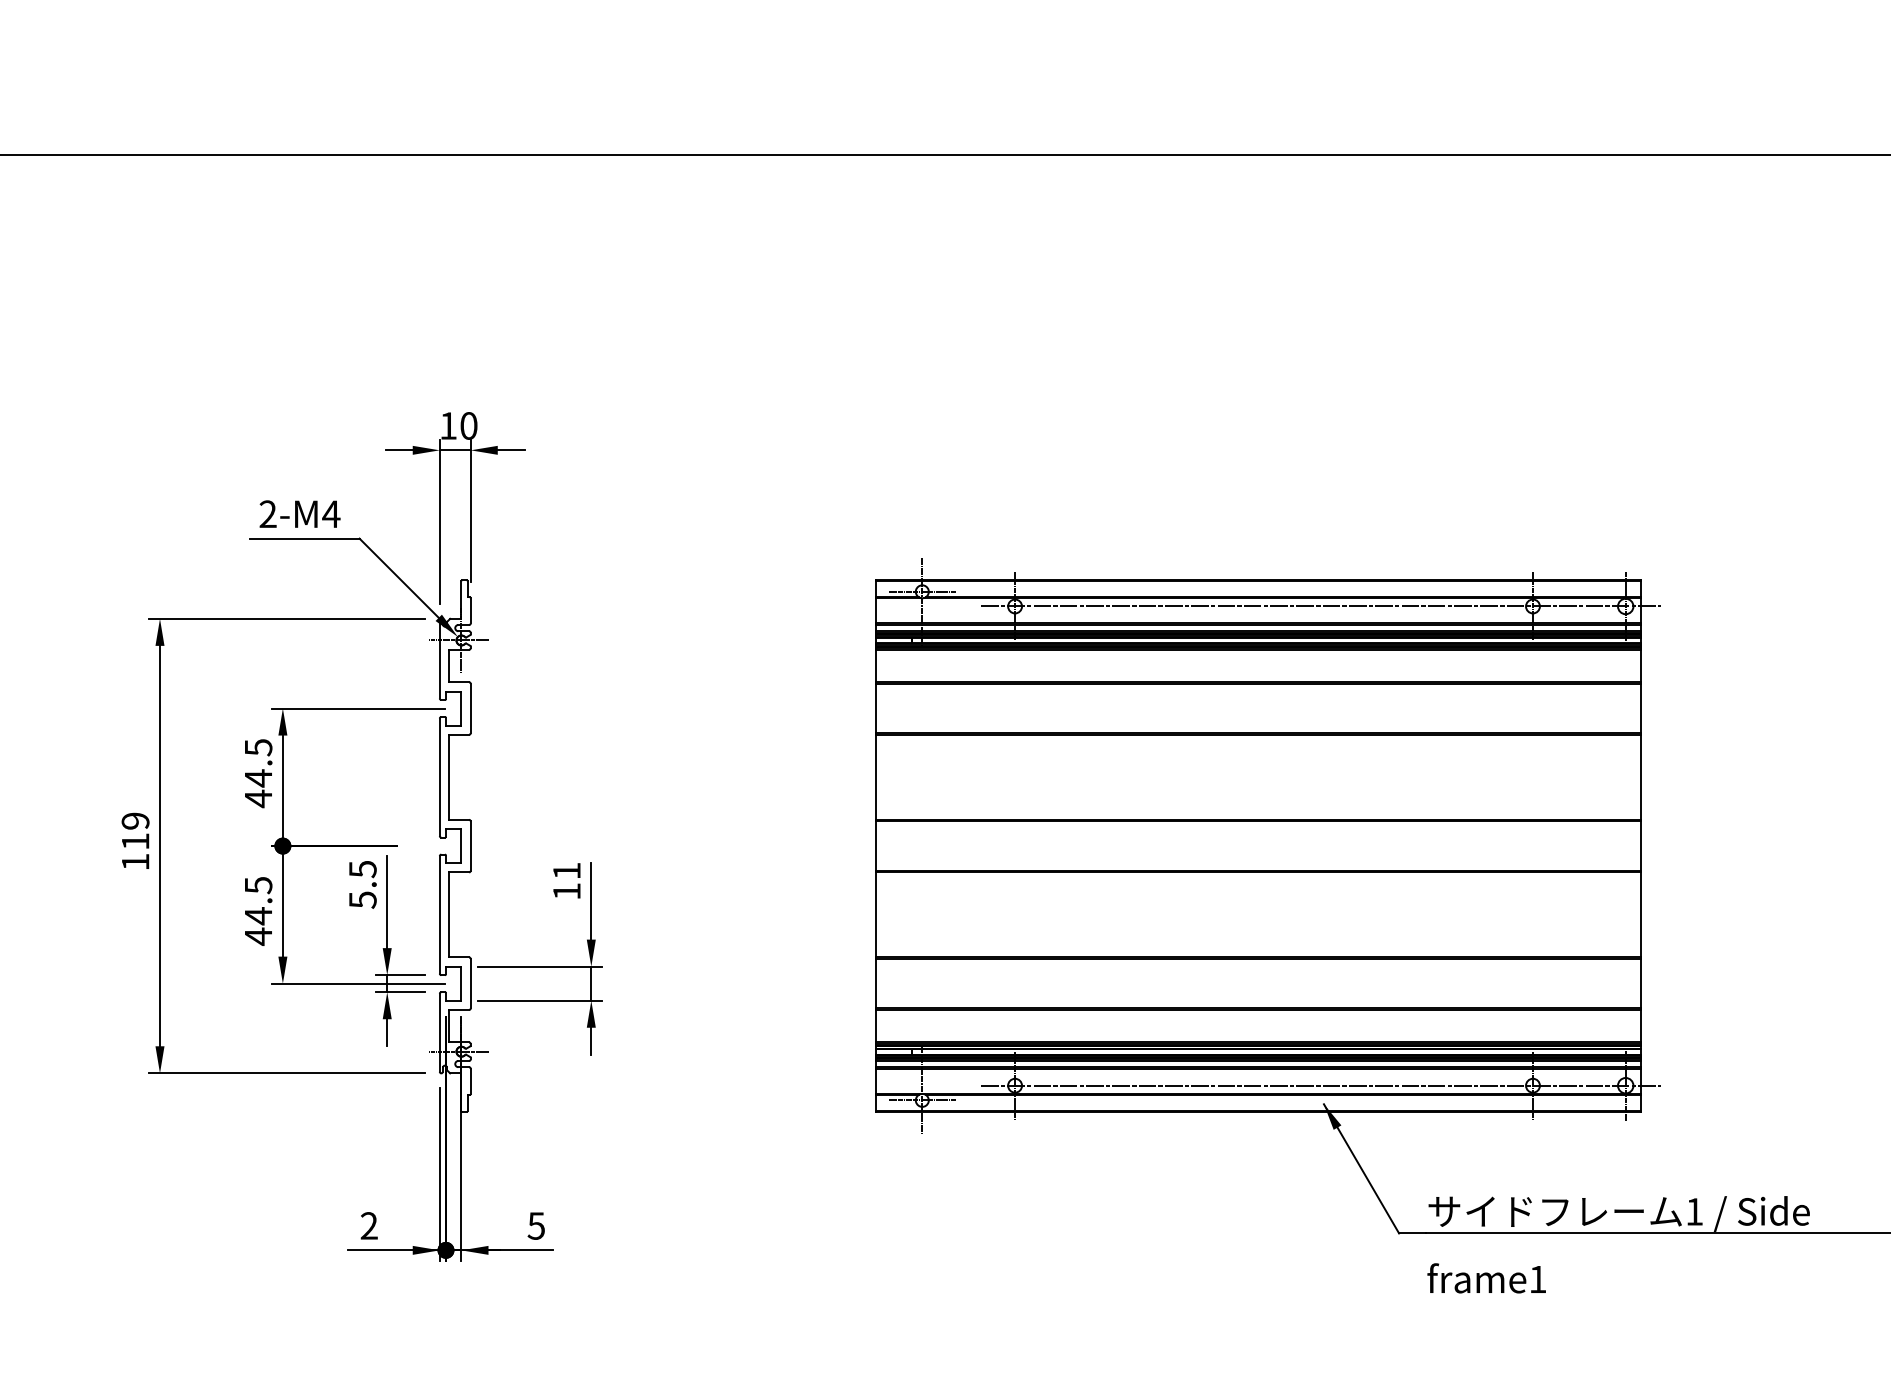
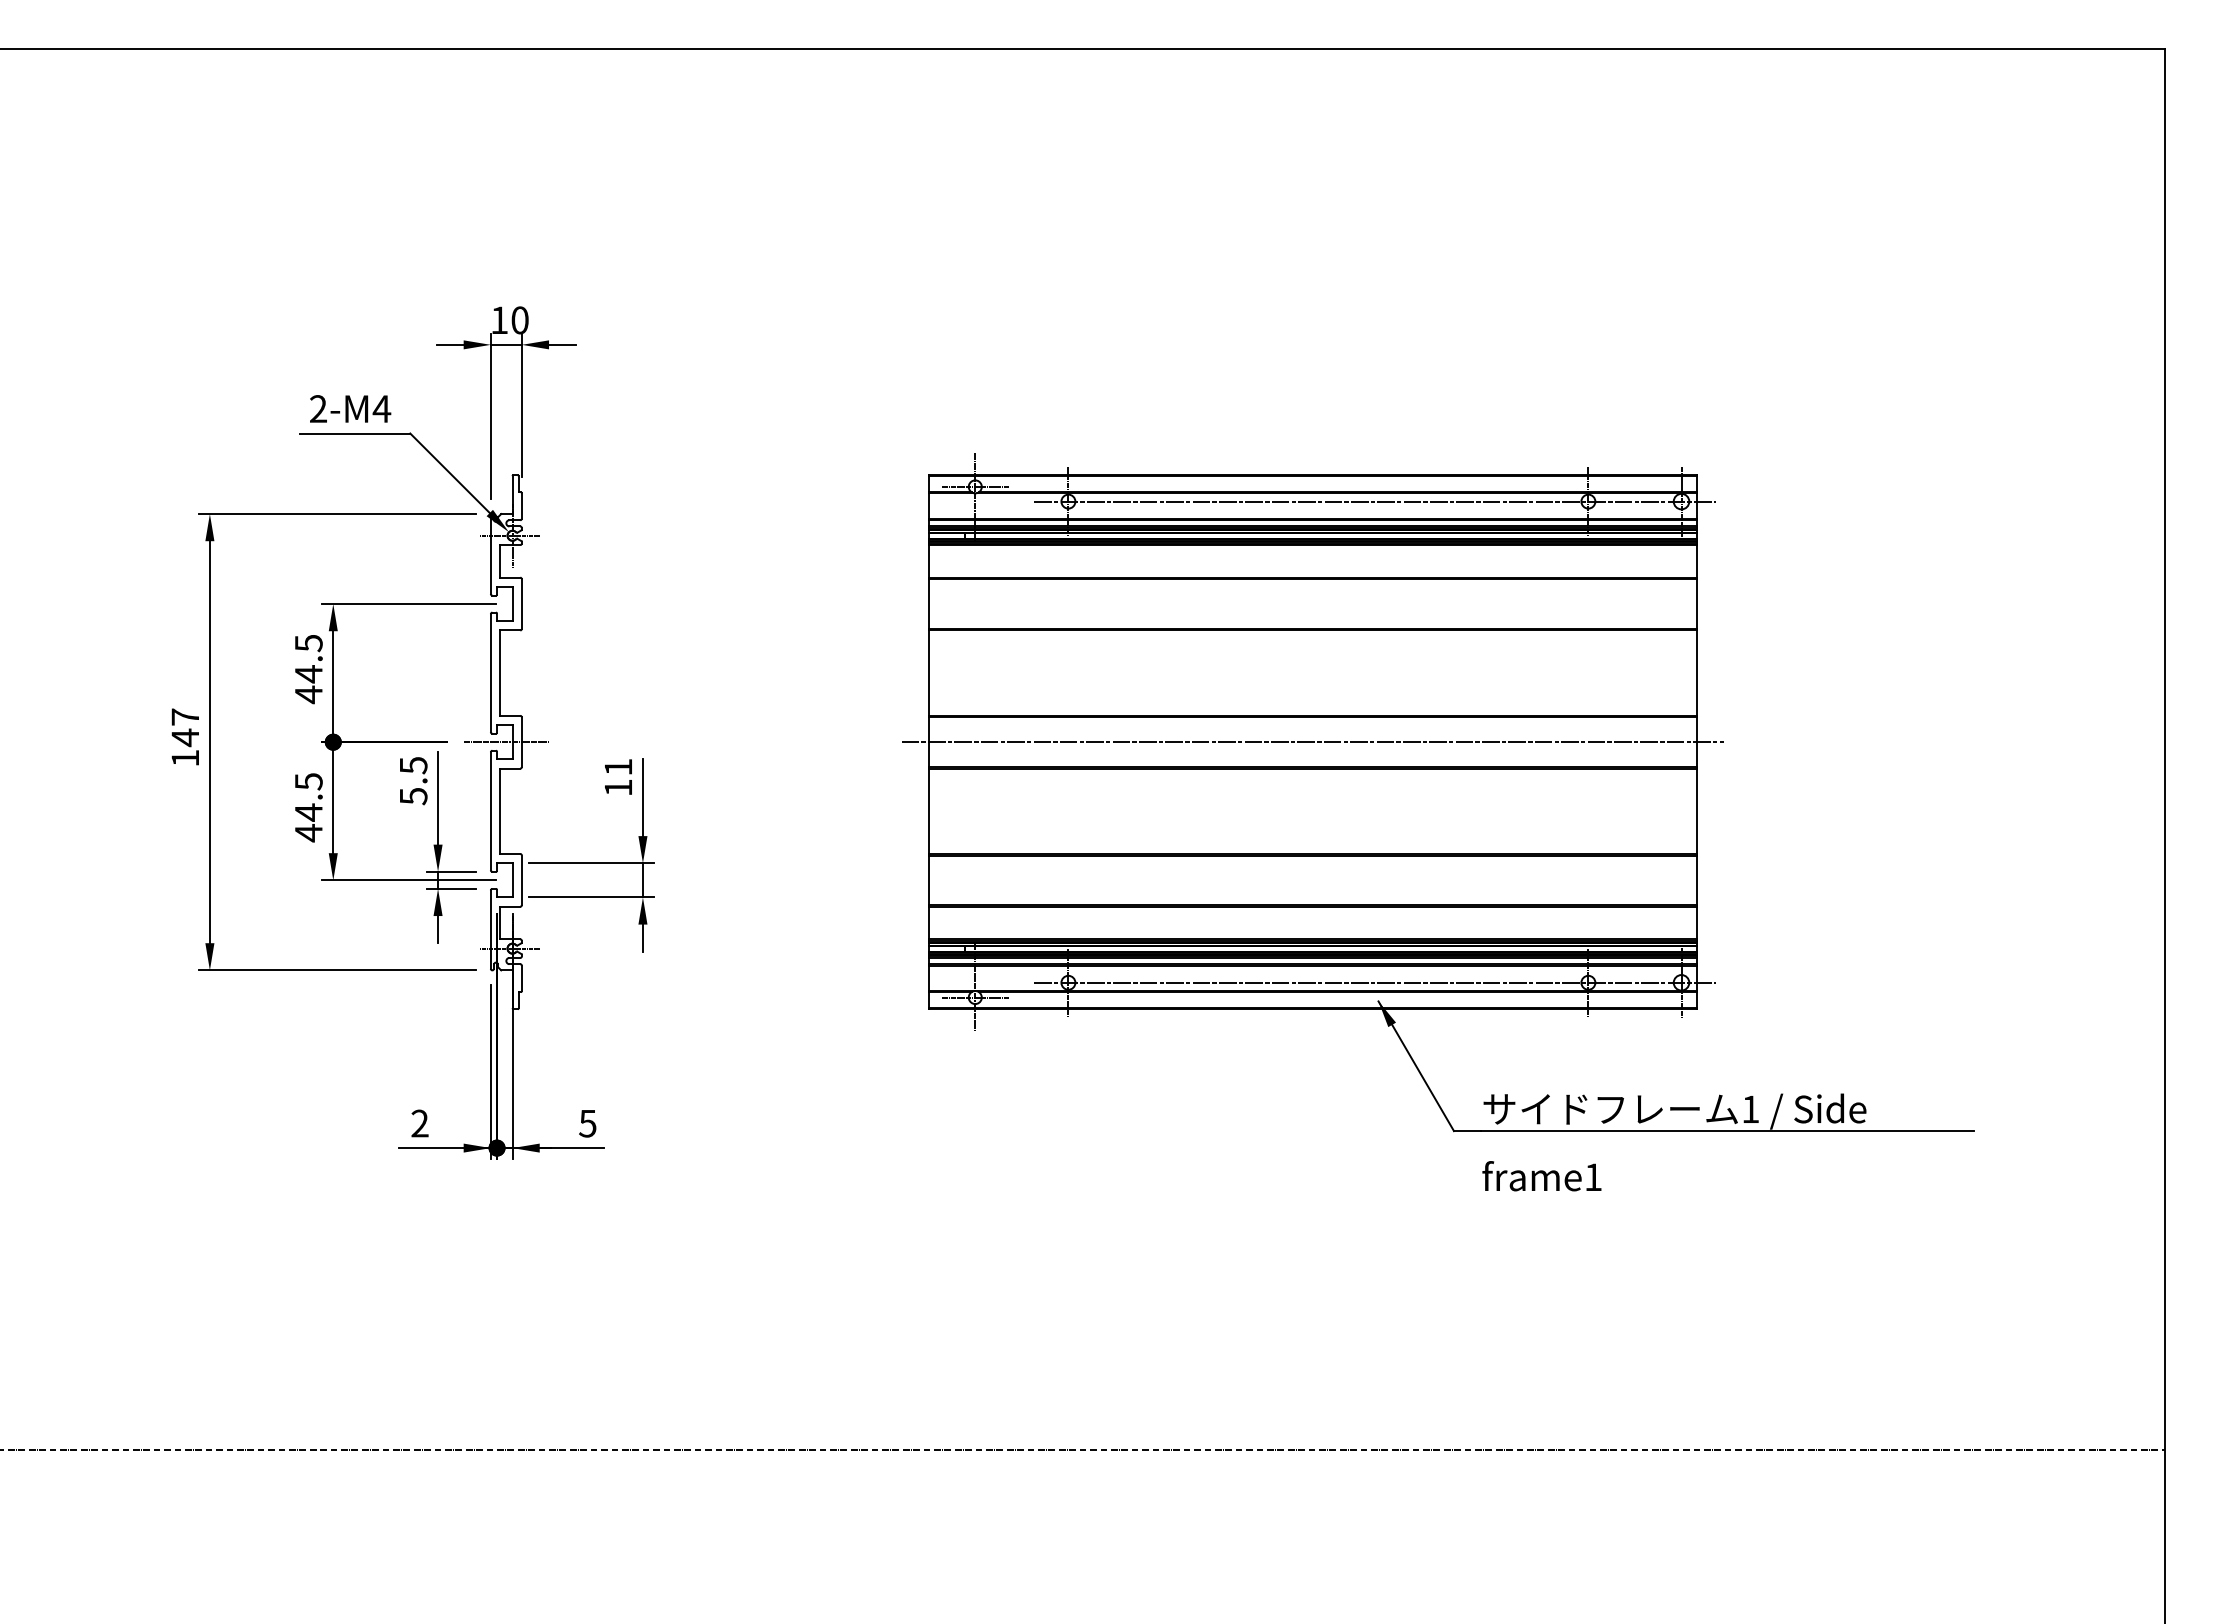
text: (135, 831) -> (185, 727), 119 -> 147
line: (455, 846) -> (506, 742), added
line: (1258, 846) -> (1312, 742), added

